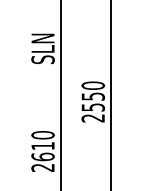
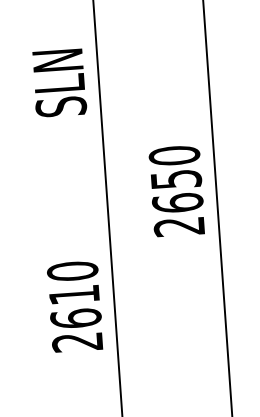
text: (93, 107) -> (178, 203), 2550 -> 2650

